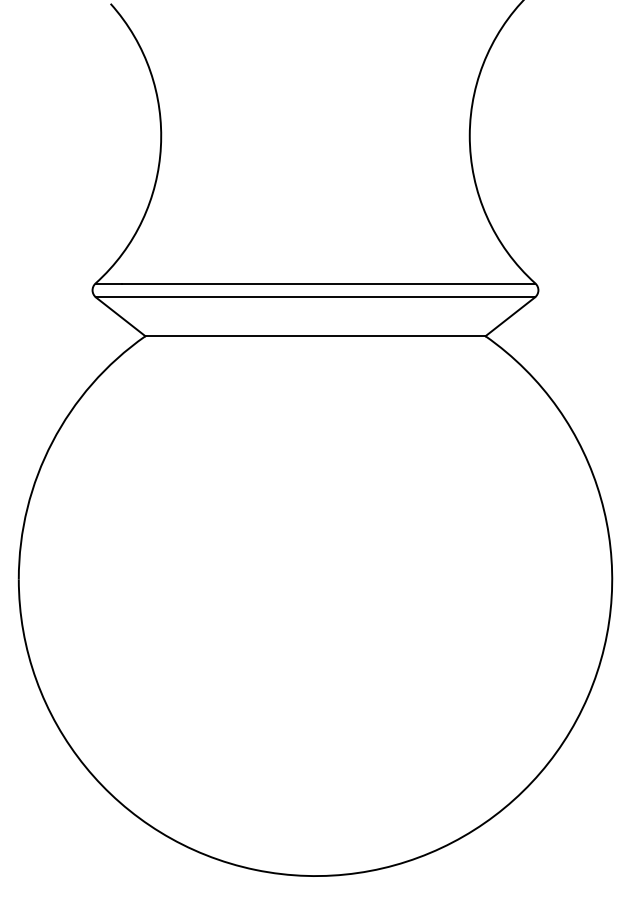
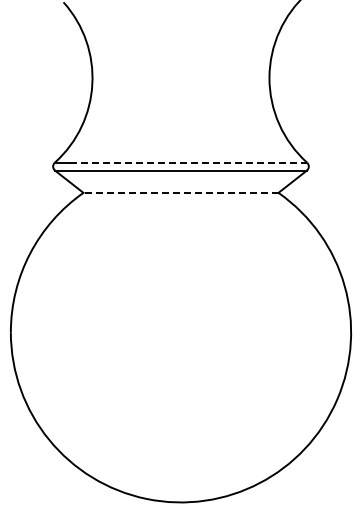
line: (328, 283) -> (188, 162), solid -> dashed
line: (314, 335) -> (180, 192), solid -> dashed

